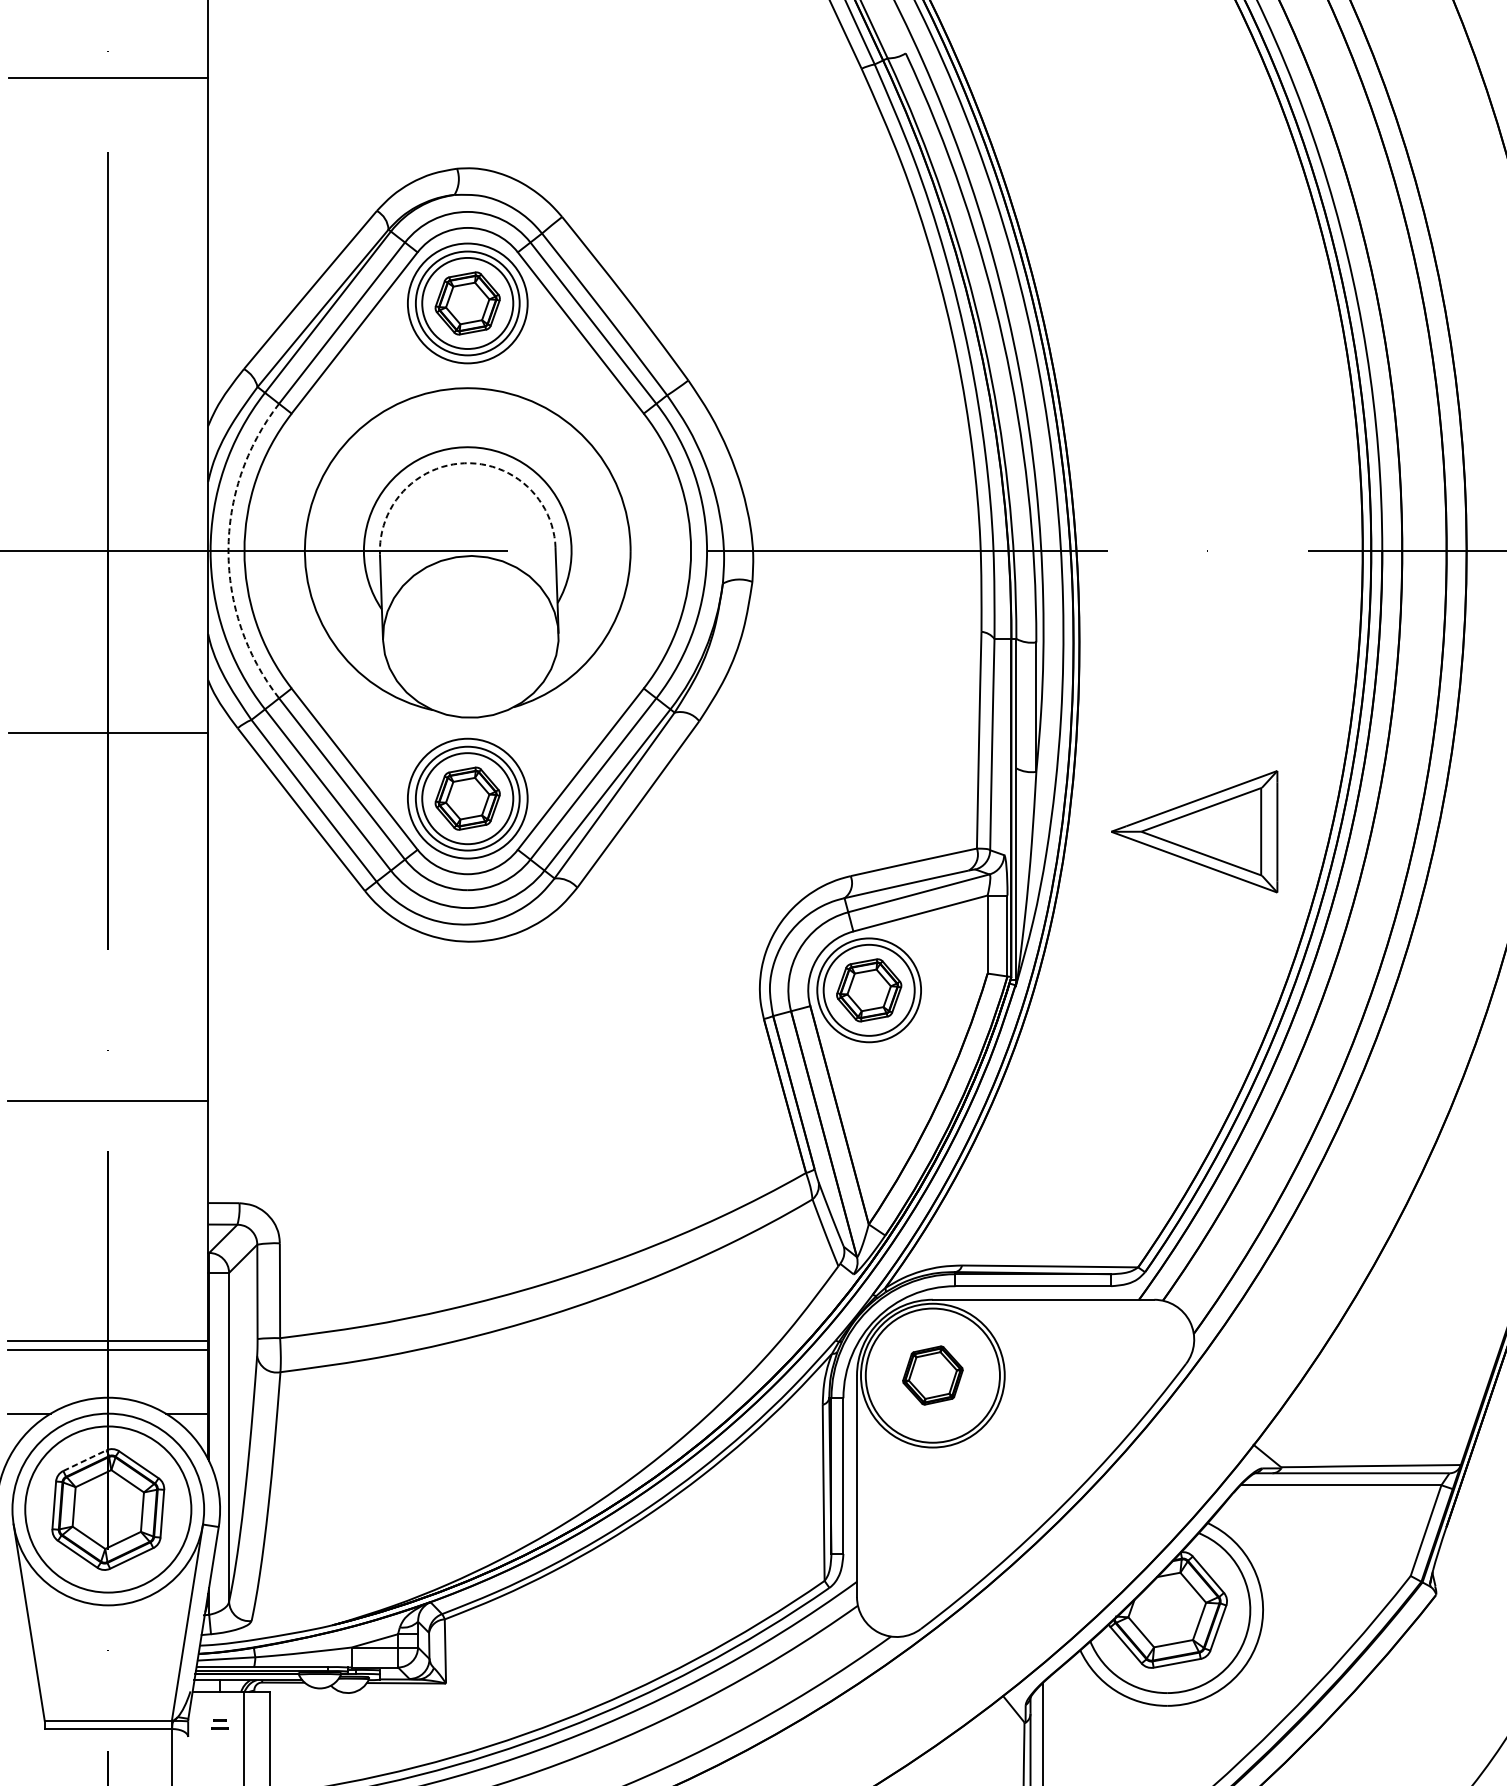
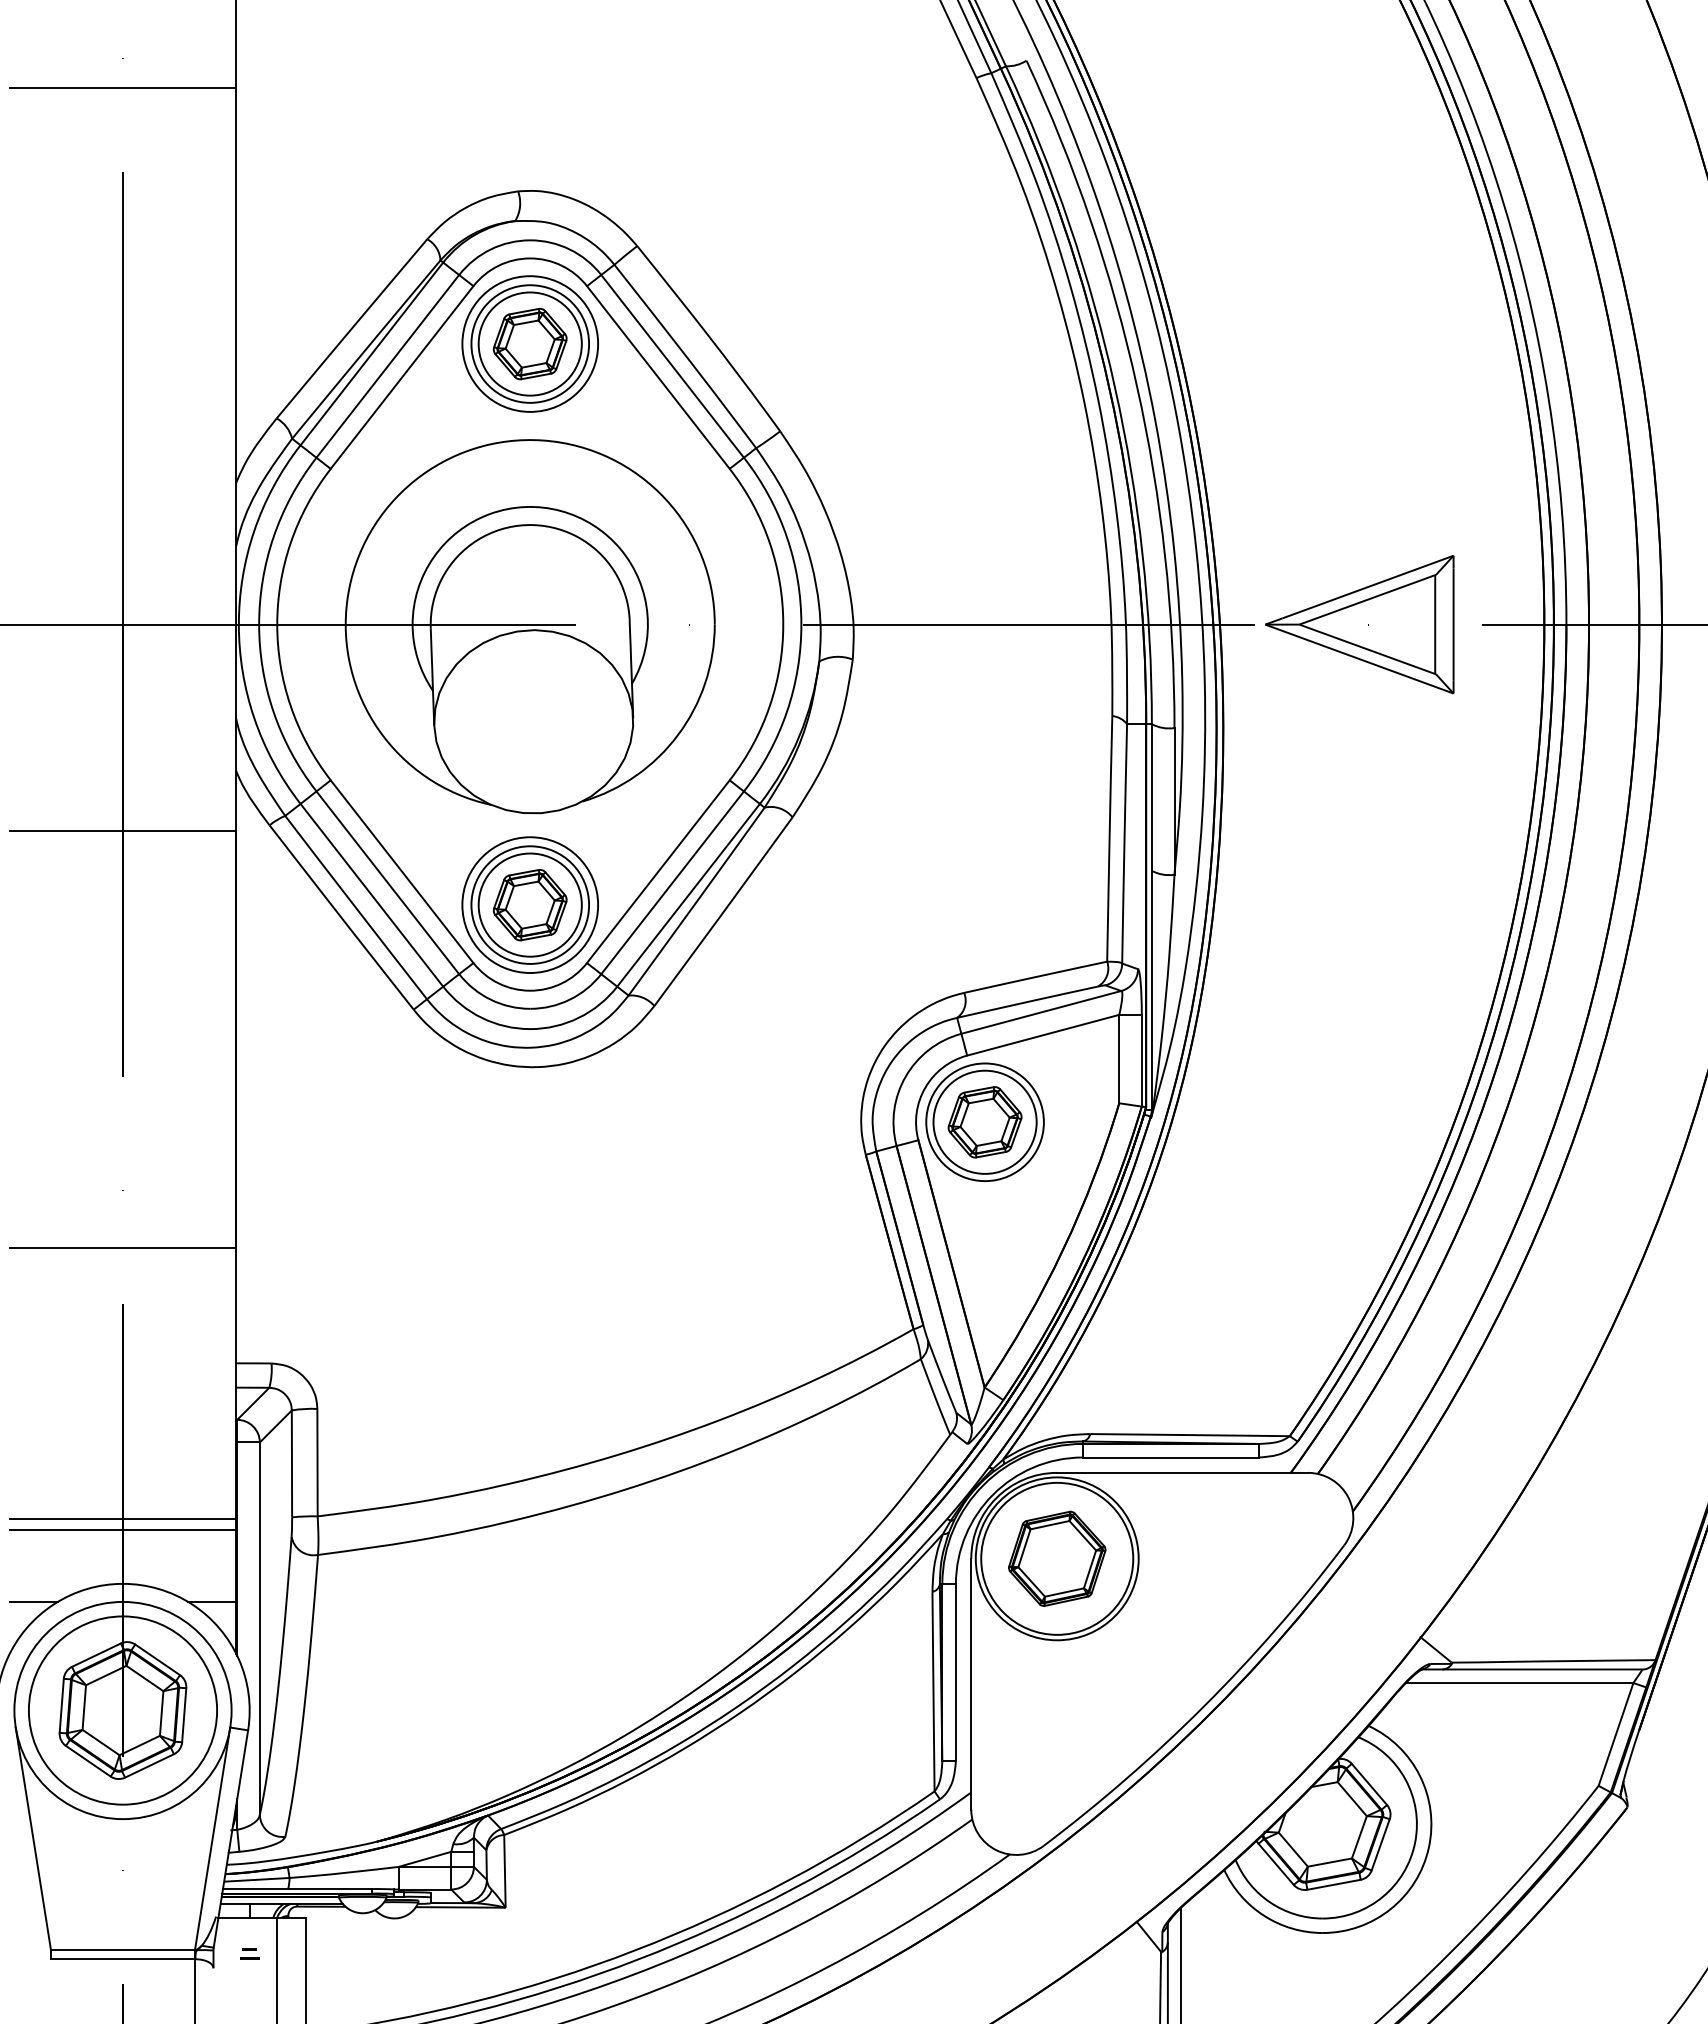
arc: (464, 463) -> (526, 525), dashed -> solid
arc: (228, 550) -> (259, 624), dashed -> solid
part: (1194, 831) -> (1359, 624), moved
part: (933, 1375) -> (1057, 1558), size x1.43
line: (84, 1460) -> (96, 1654), dashed -> solid

